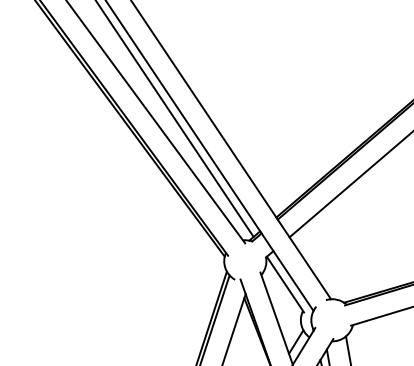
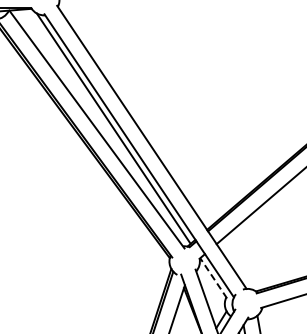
line: (285, 283) -> (213, 277), solid -> dashed

